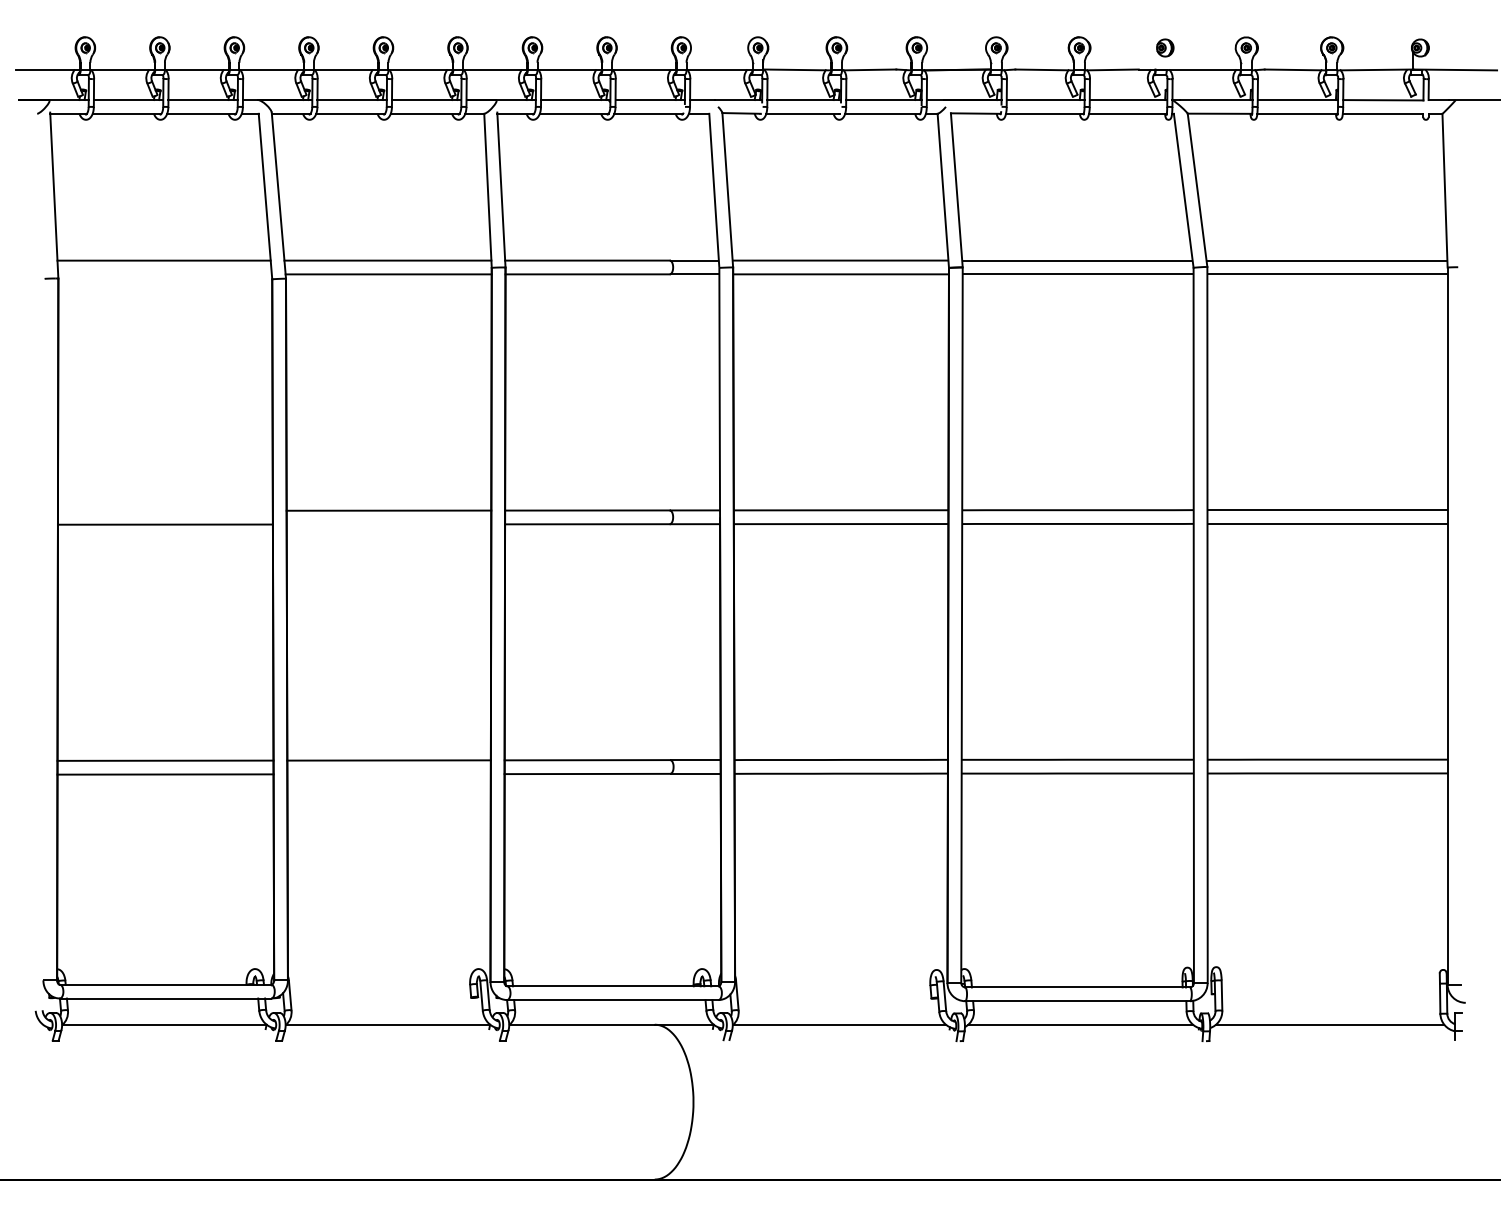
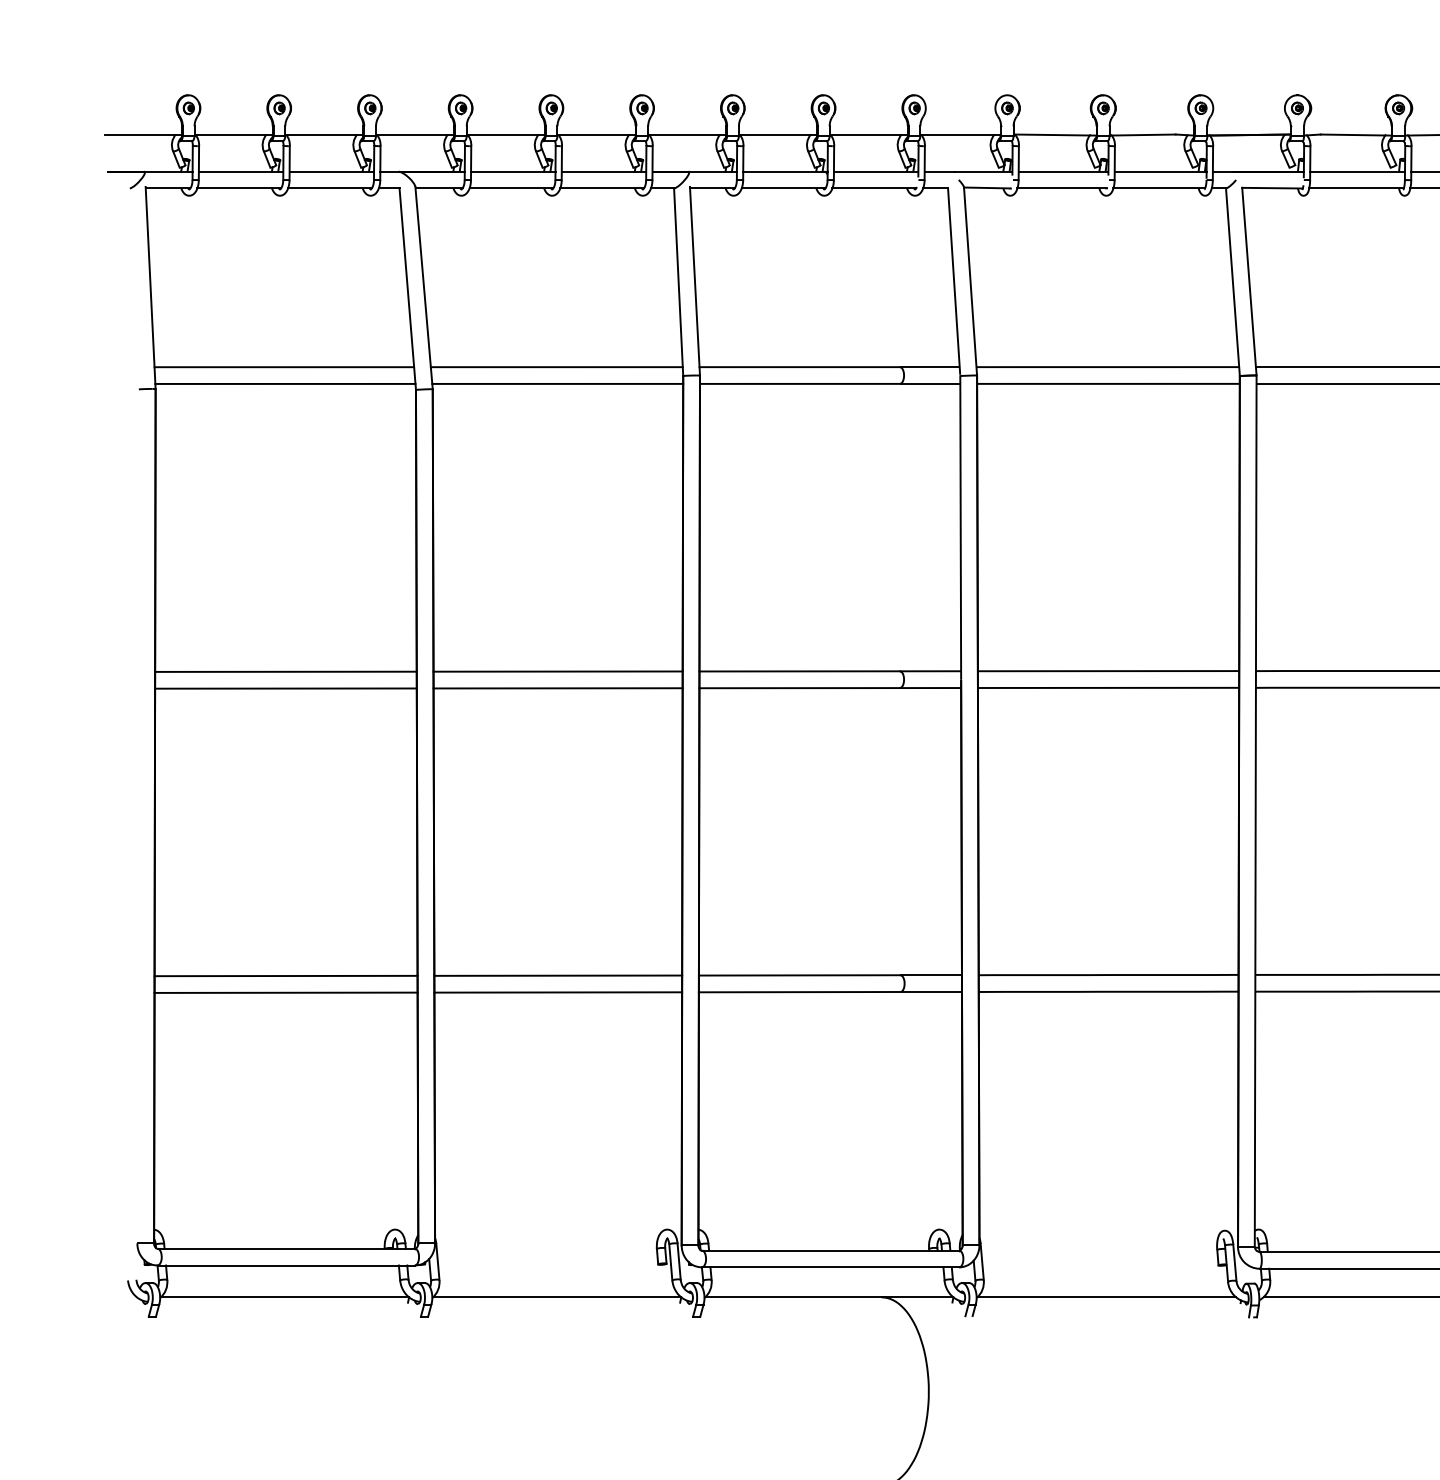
line: (164, 274) -> (284, 384), added
line: (164, 510) -> (284, 671), added
line: (388, 524) -> (557, 688), added
line: (388, 774) -> (557, 992), added

